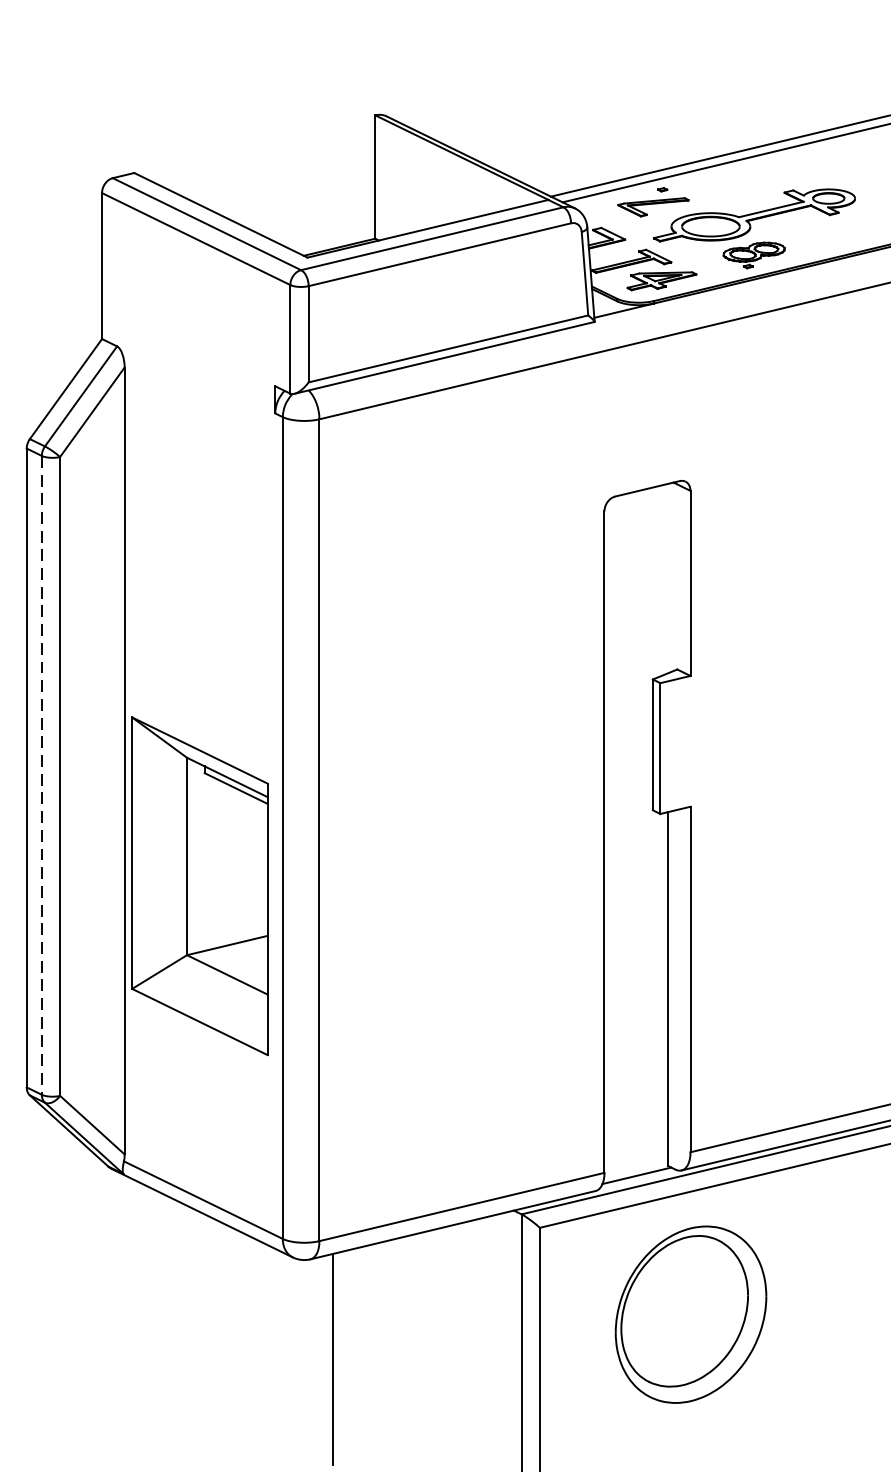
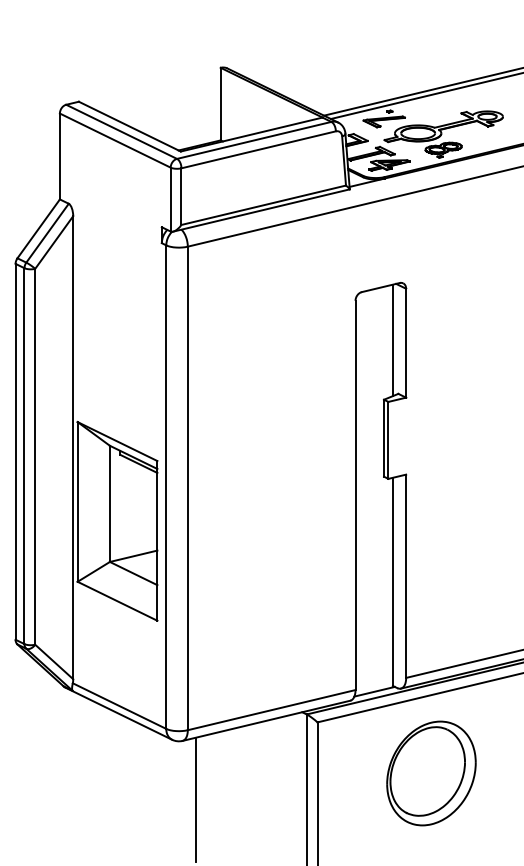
line: (667, 578) -> (392, 340), added
line: (41, 775) -> (24, 456), dashed -> solid
part: (691, 1314) -> (431, 773), moved

